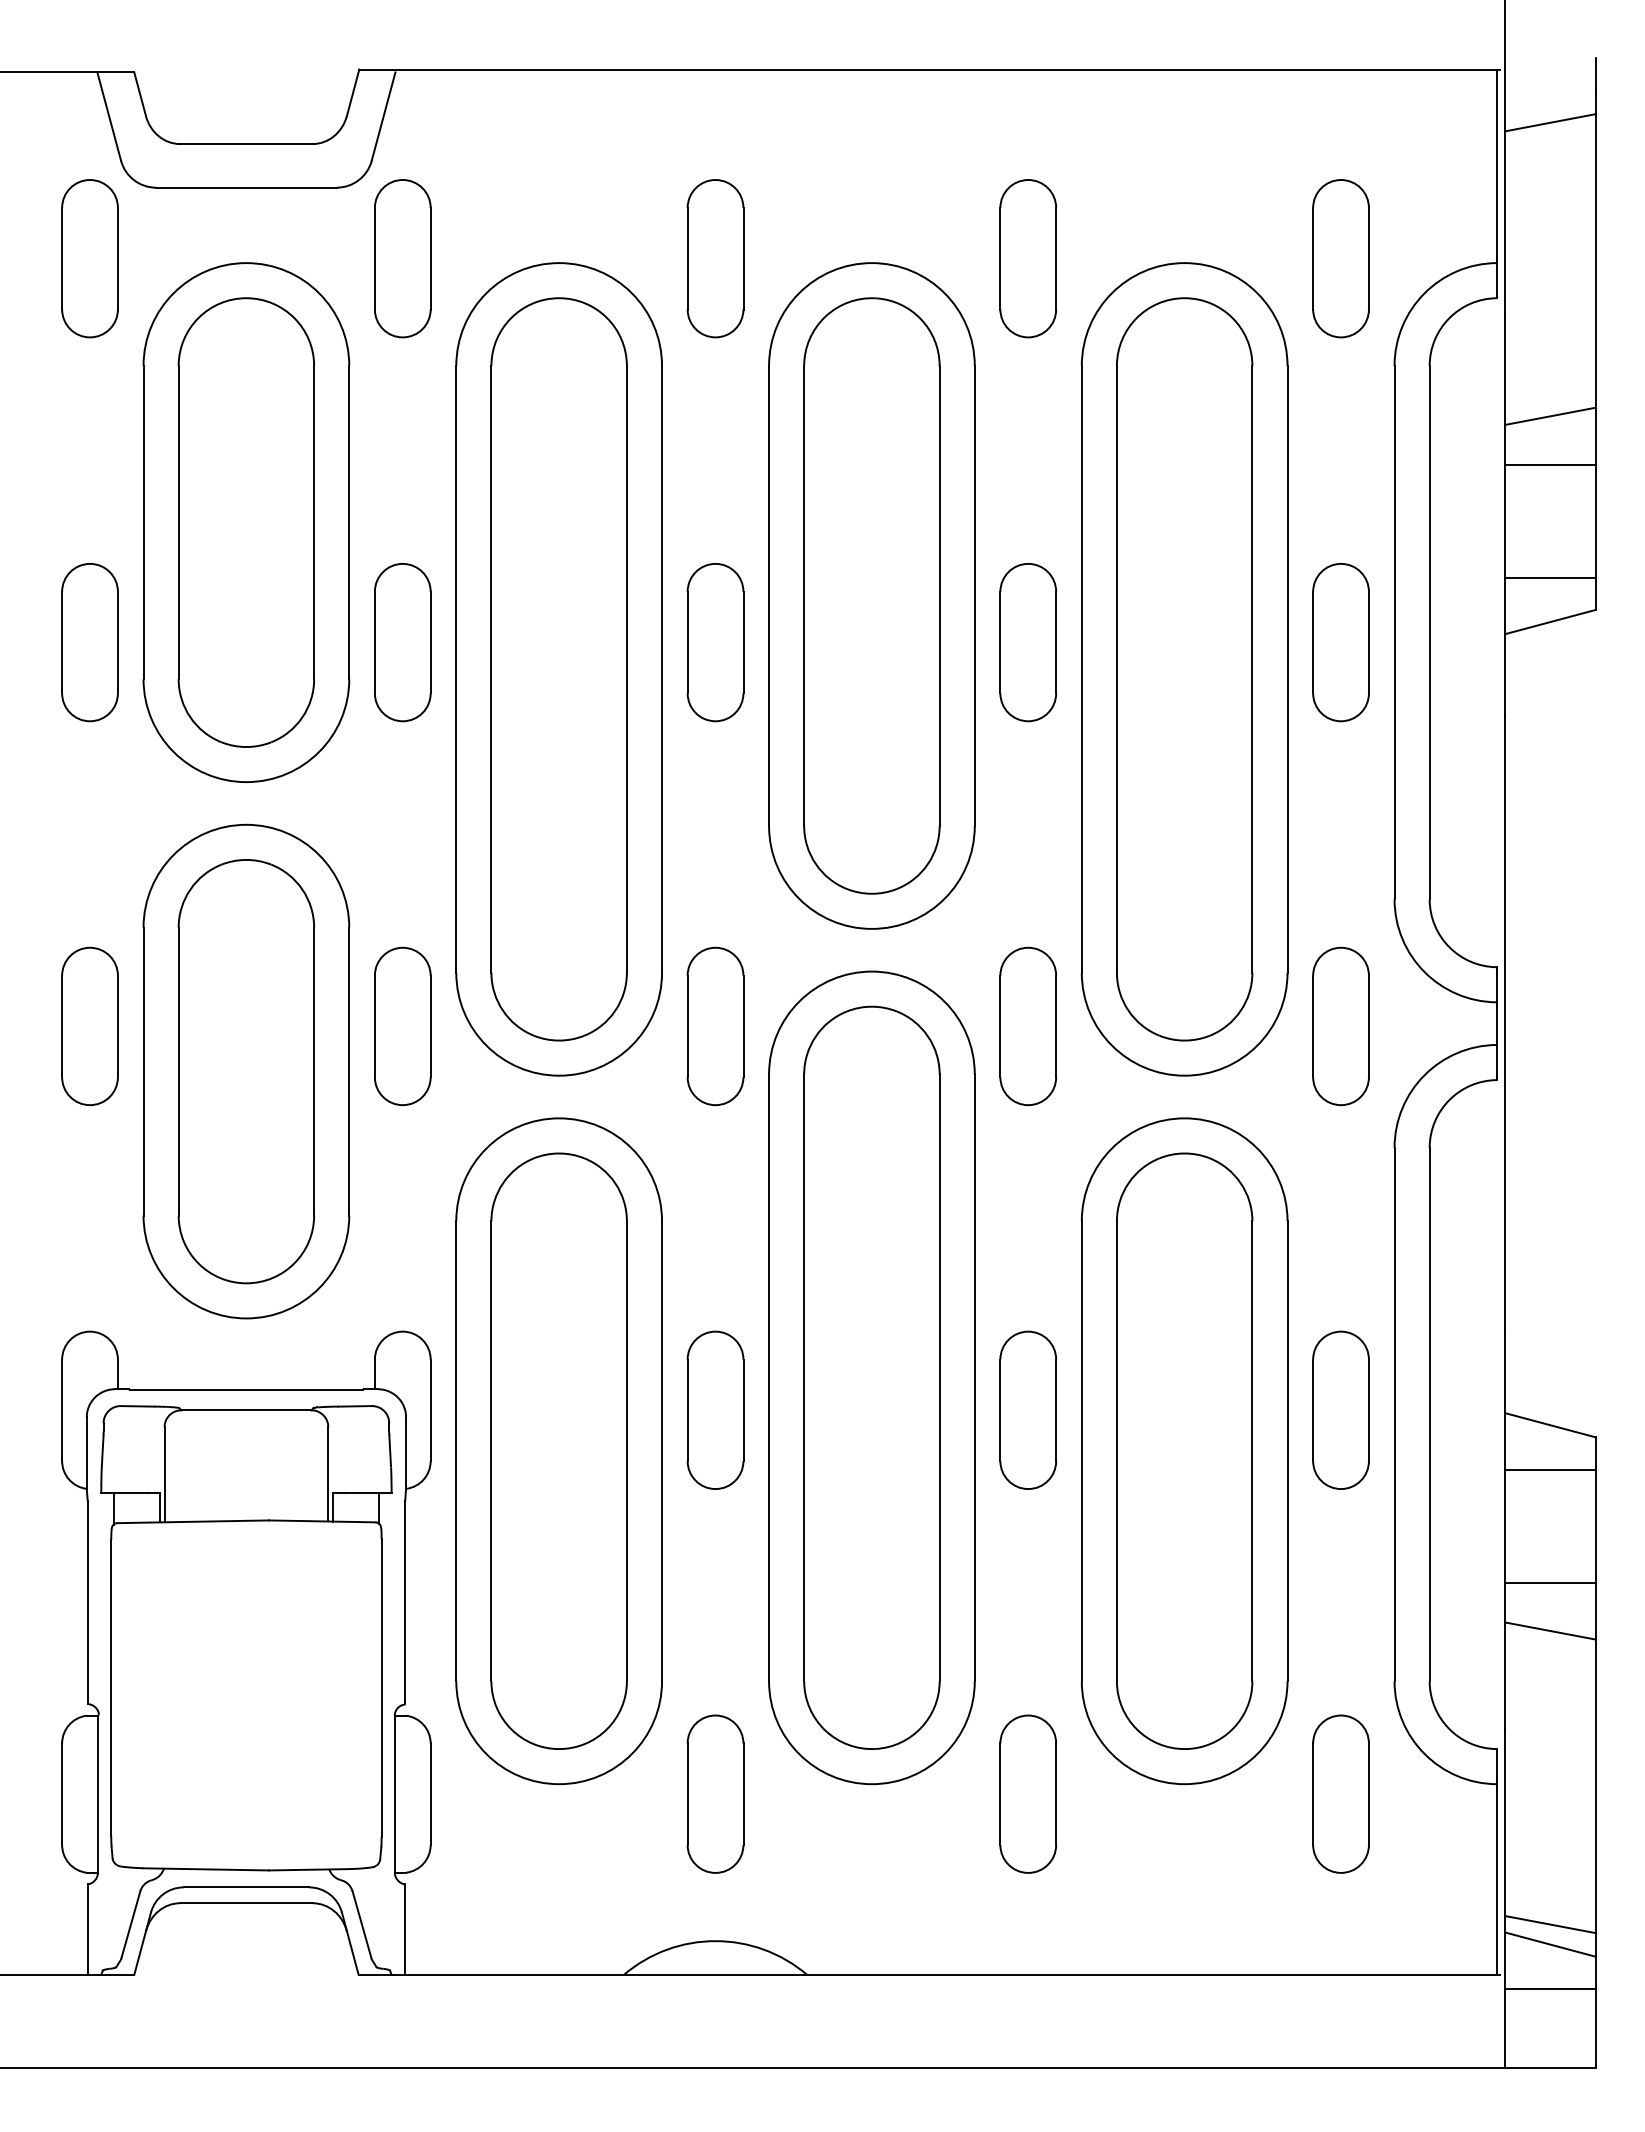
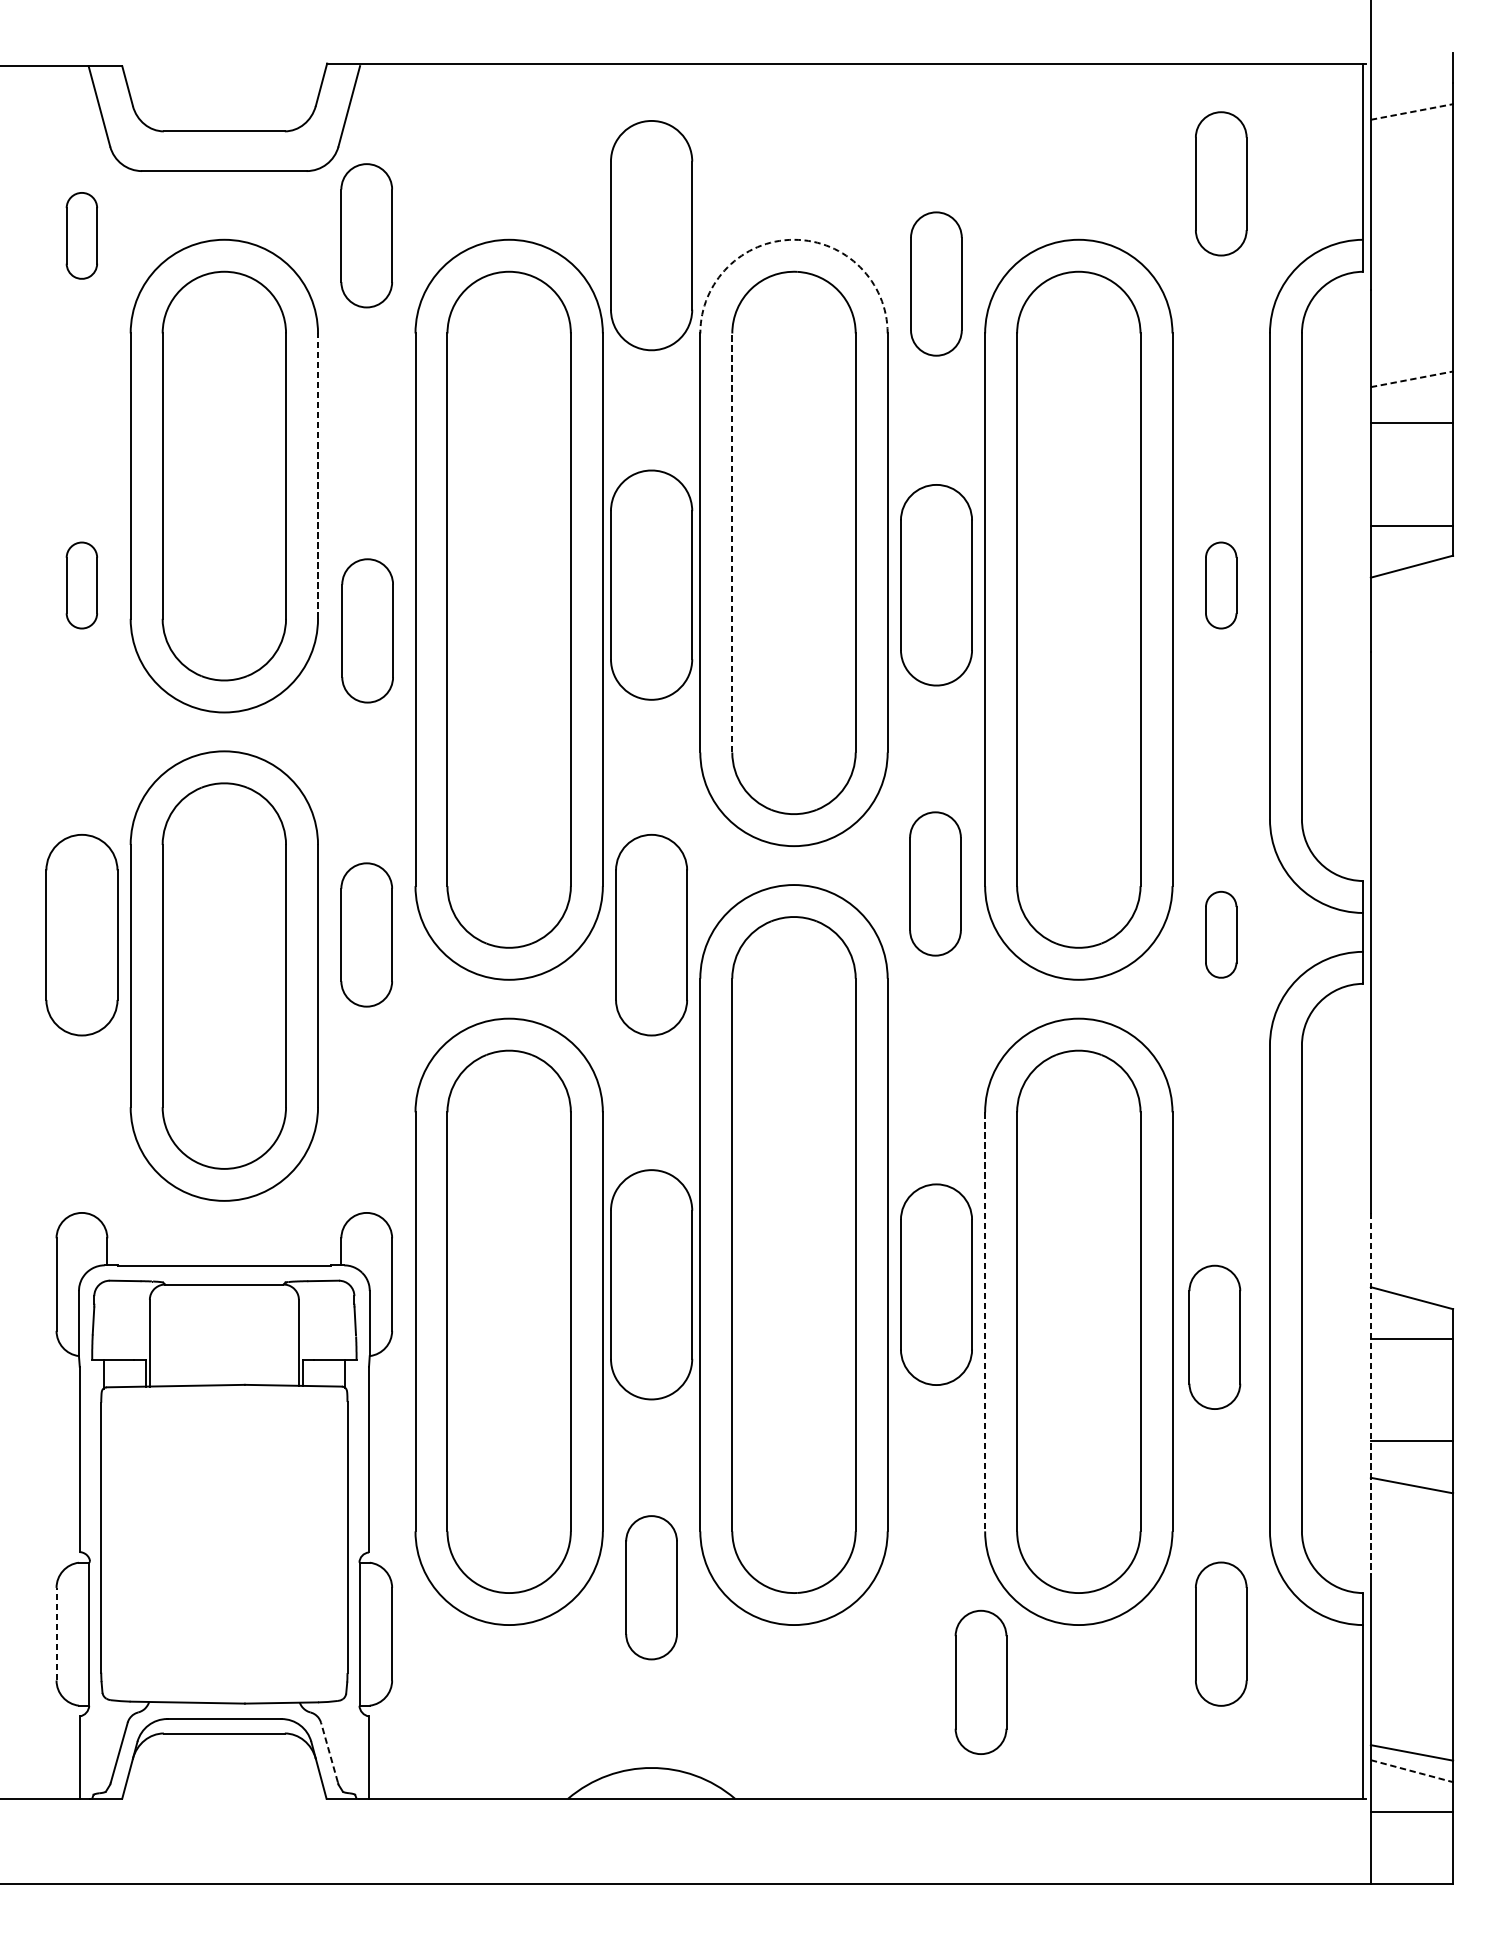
line: (1550, 122) -> (1411, 111), solid -> dashed
part: (89, 258) -> (81, 235), size x0.6
part: (715, 258) -> (651, 235), size x1.6
part: (1027, 258) -> (935, 283), moved
part: (1340, 258) -> (1220, 183), moved
arc: (871, 263) -> (793, 240), solid -> dashed
line: (1550, 416) -> (1411, 379), solid -> dashed
line: (349, 522) -> (318, 476), solid -> dashed
line: (804, 595) -> (732, 542), solid -> dashed
part: (89, 642) -> (81, 585), size x0.6
part: (402, 642) -> (367, 630), moved
part: (715, 642) -> (651, 585), size x1.6
part: (1027, 642) -> (935, 585), size x1.4
part: (1340, 642) -> (1220, 585), size x0.6
part: (89, 1025) -> (81, 934), size x1.4
part: (715, 1025) -> (651, 934), size x1.4
part: (1027, 1025) -> (934, 883), moved
part: (1340, 1025) -> (1220, 934), size x0.6
part: (715, 1409) -> (651, 1283), size x1.6
part: (1027, 1409) -> (935, 1283), size x1.4
part: (1340, 1409) -> (1214, 1336), moved
line: (1081, 1451) -> (984, 1322), solid -> dashed
line: (1505, 1530) -> (1371, 1394), solid -> dashed
part: (715, 1793) -> (651, 1587), moved
part: (1028, 1793) -> (981, 1681), moved
line: (62, 1794) -> (56, 1634), solid -> dashed
line: (361, 1924) -> (329, 1752), solid -> dashed
line: (1550, 1944) -> (1411, 1771), solid -> dashed

